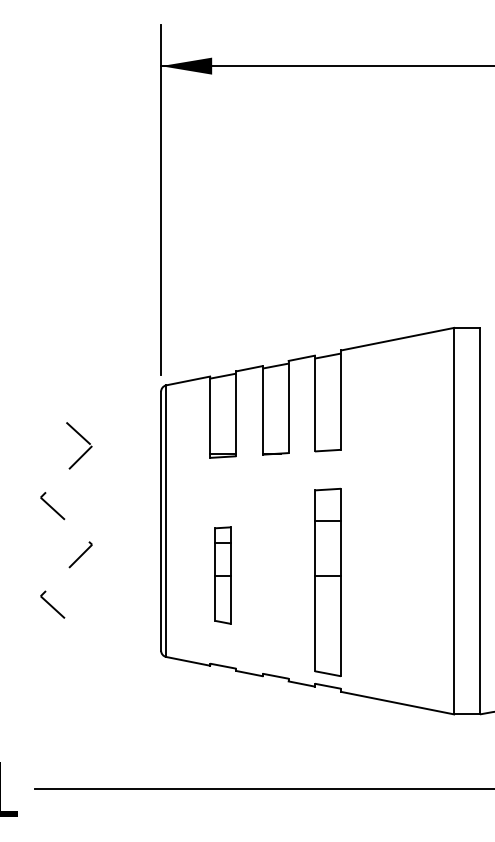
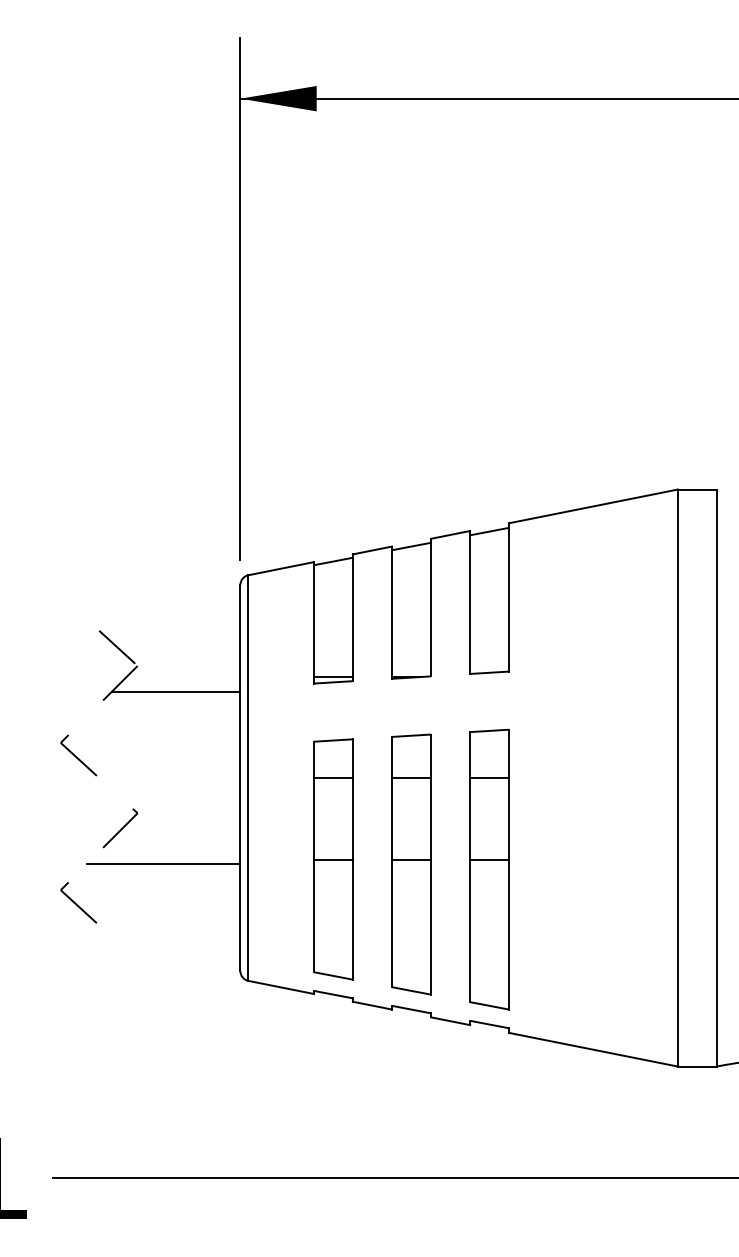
line: (117, 463) -> (175, 691), added
part: (222, 575) -> (332, 859), size x1.67
line: (109, 578) -> (163, 863), added
part: (275, 578) -> (411, 863), added

